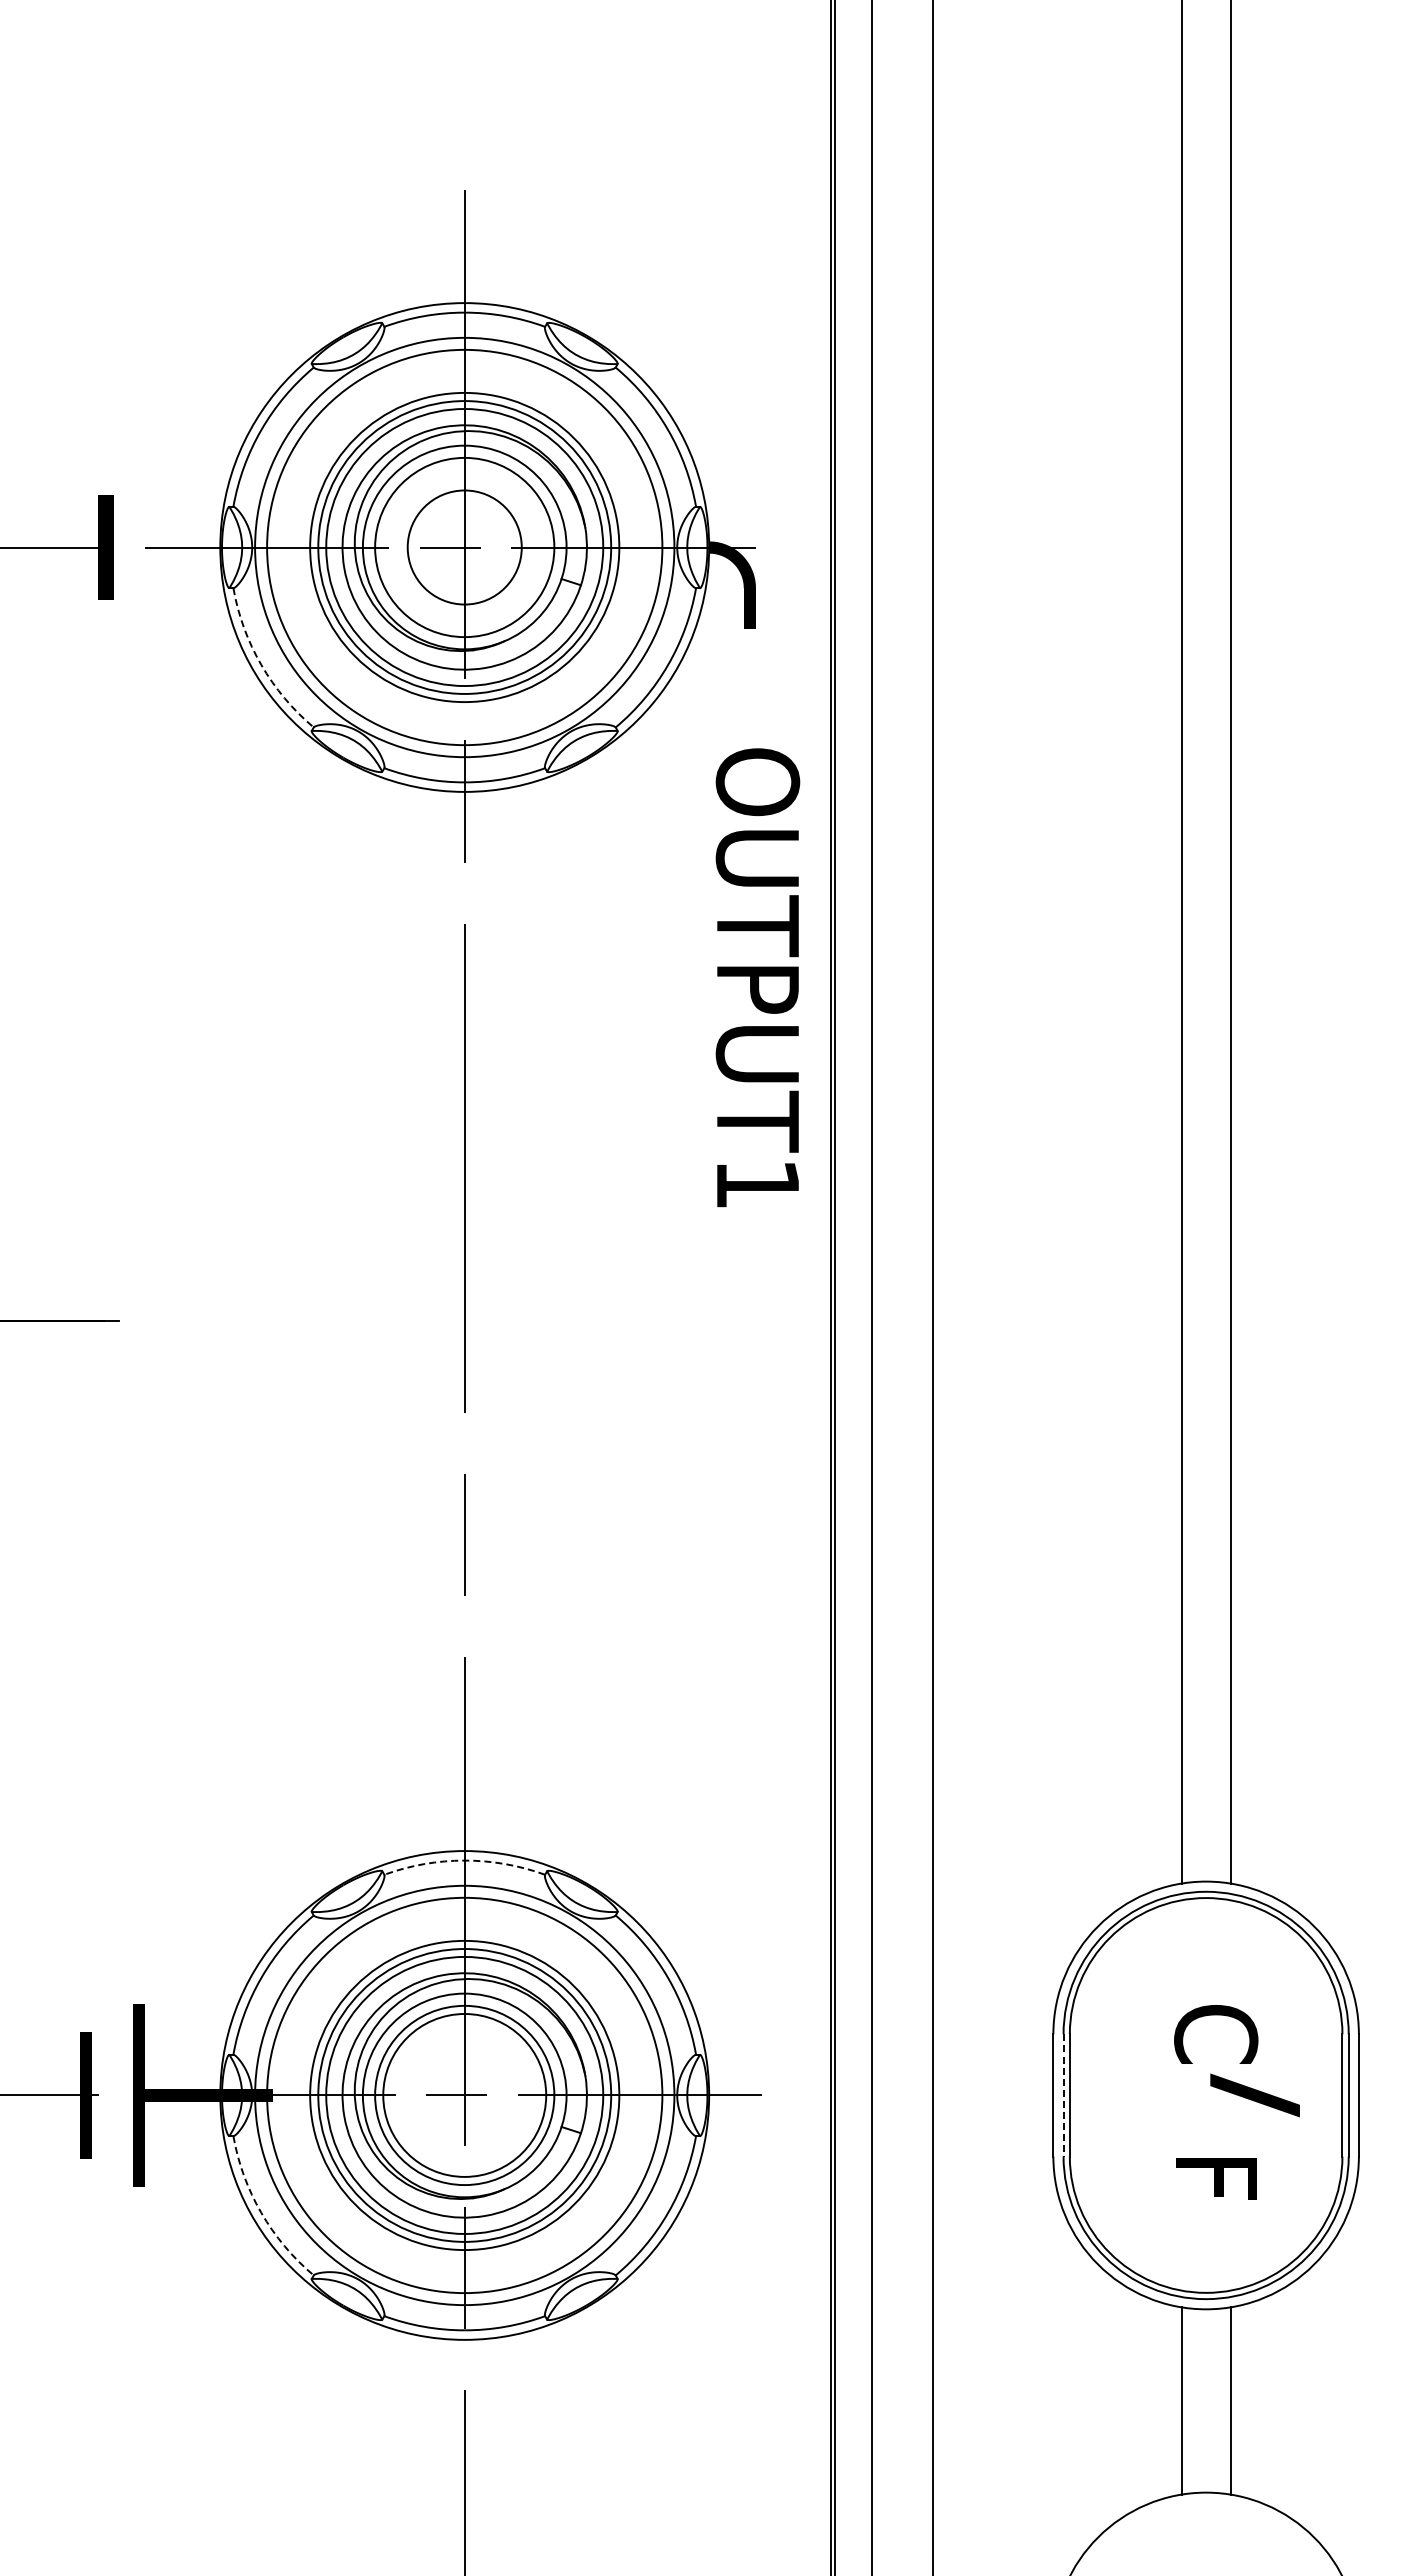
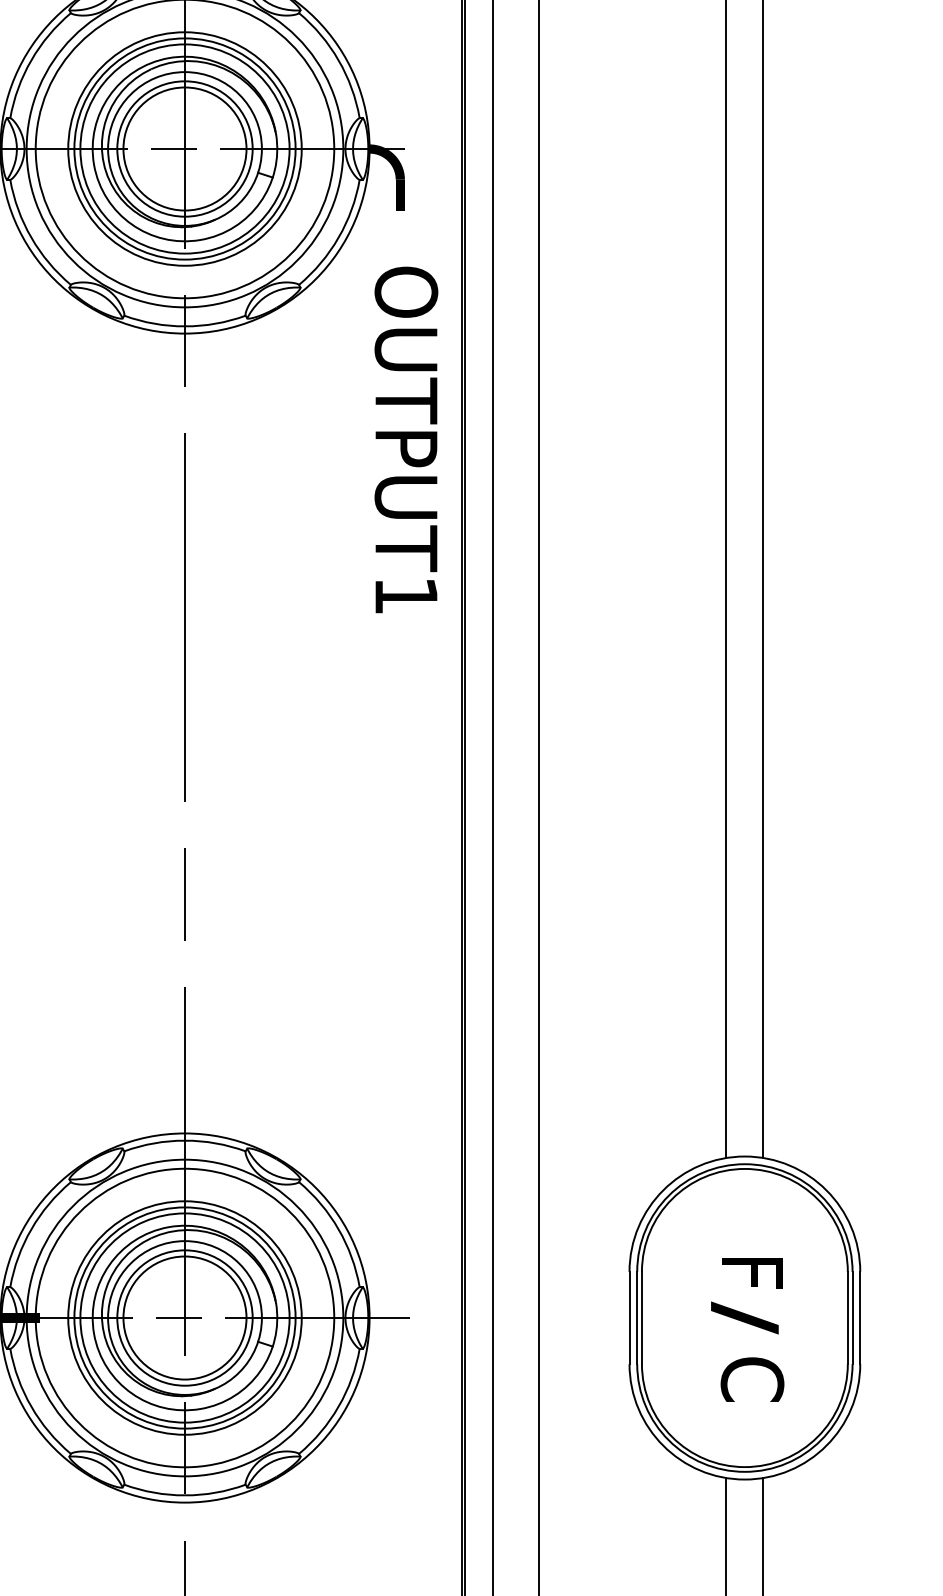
circle: (464, 547) -> (184, 149), size x1.43
arc: (261, 664) -> (31, 237), dashed -> solid
text: (757, 977) -> (406, 439), moved
arc: (464, 1860) -> (184, 1140), dashed -> solid
text: (1216, 2034) -> (752, 1271), C -> F
line: (1063, 2095) -> (637, 1318), dashed -> solid
part: (1254, 2095) -> (744, 1318), moved
text: (1216, 2176) -> (752, 1379), F -> C
arc: (261, 2212) -> (31, 1406), dashed -> solid

